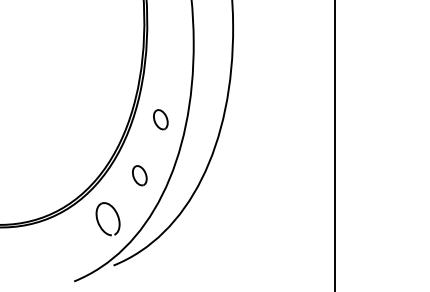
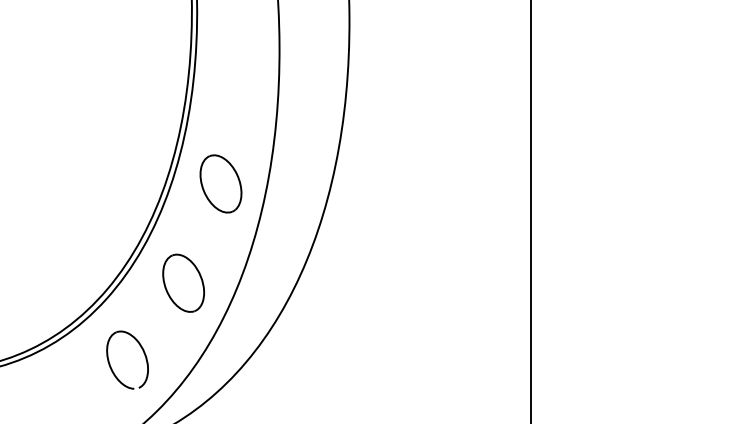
part: (160, 119) -> (220, 183), size x1.67
part: (139, 175) -> (183, 282), size x1.67

